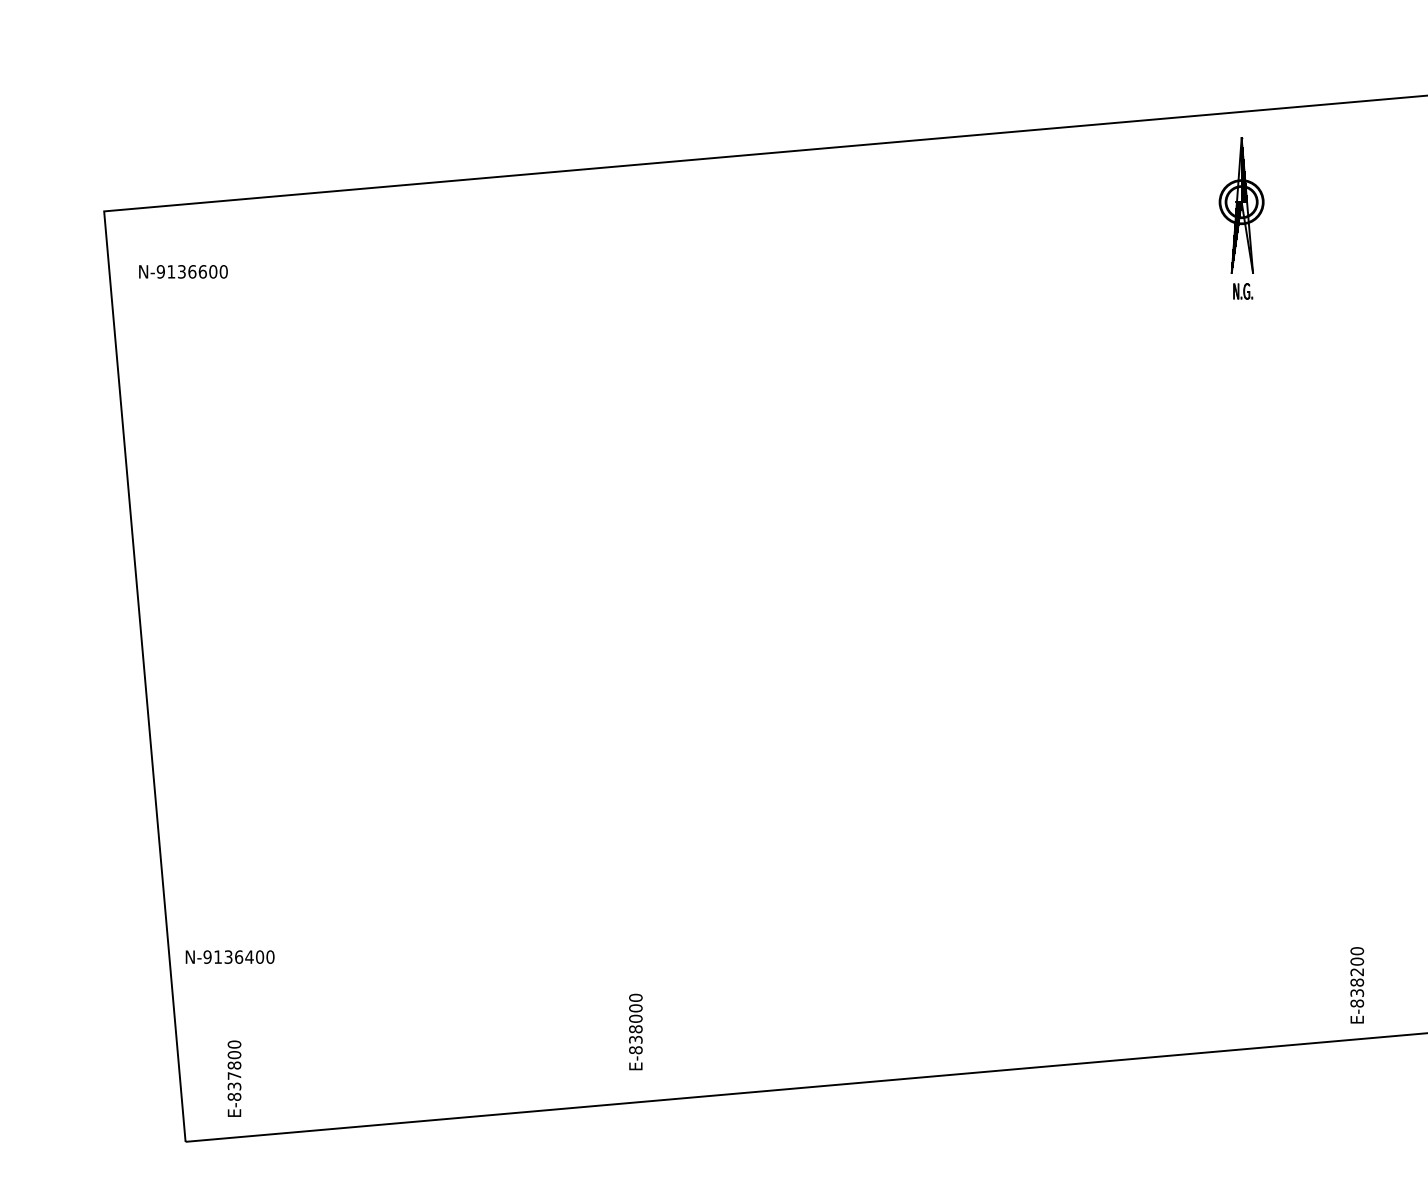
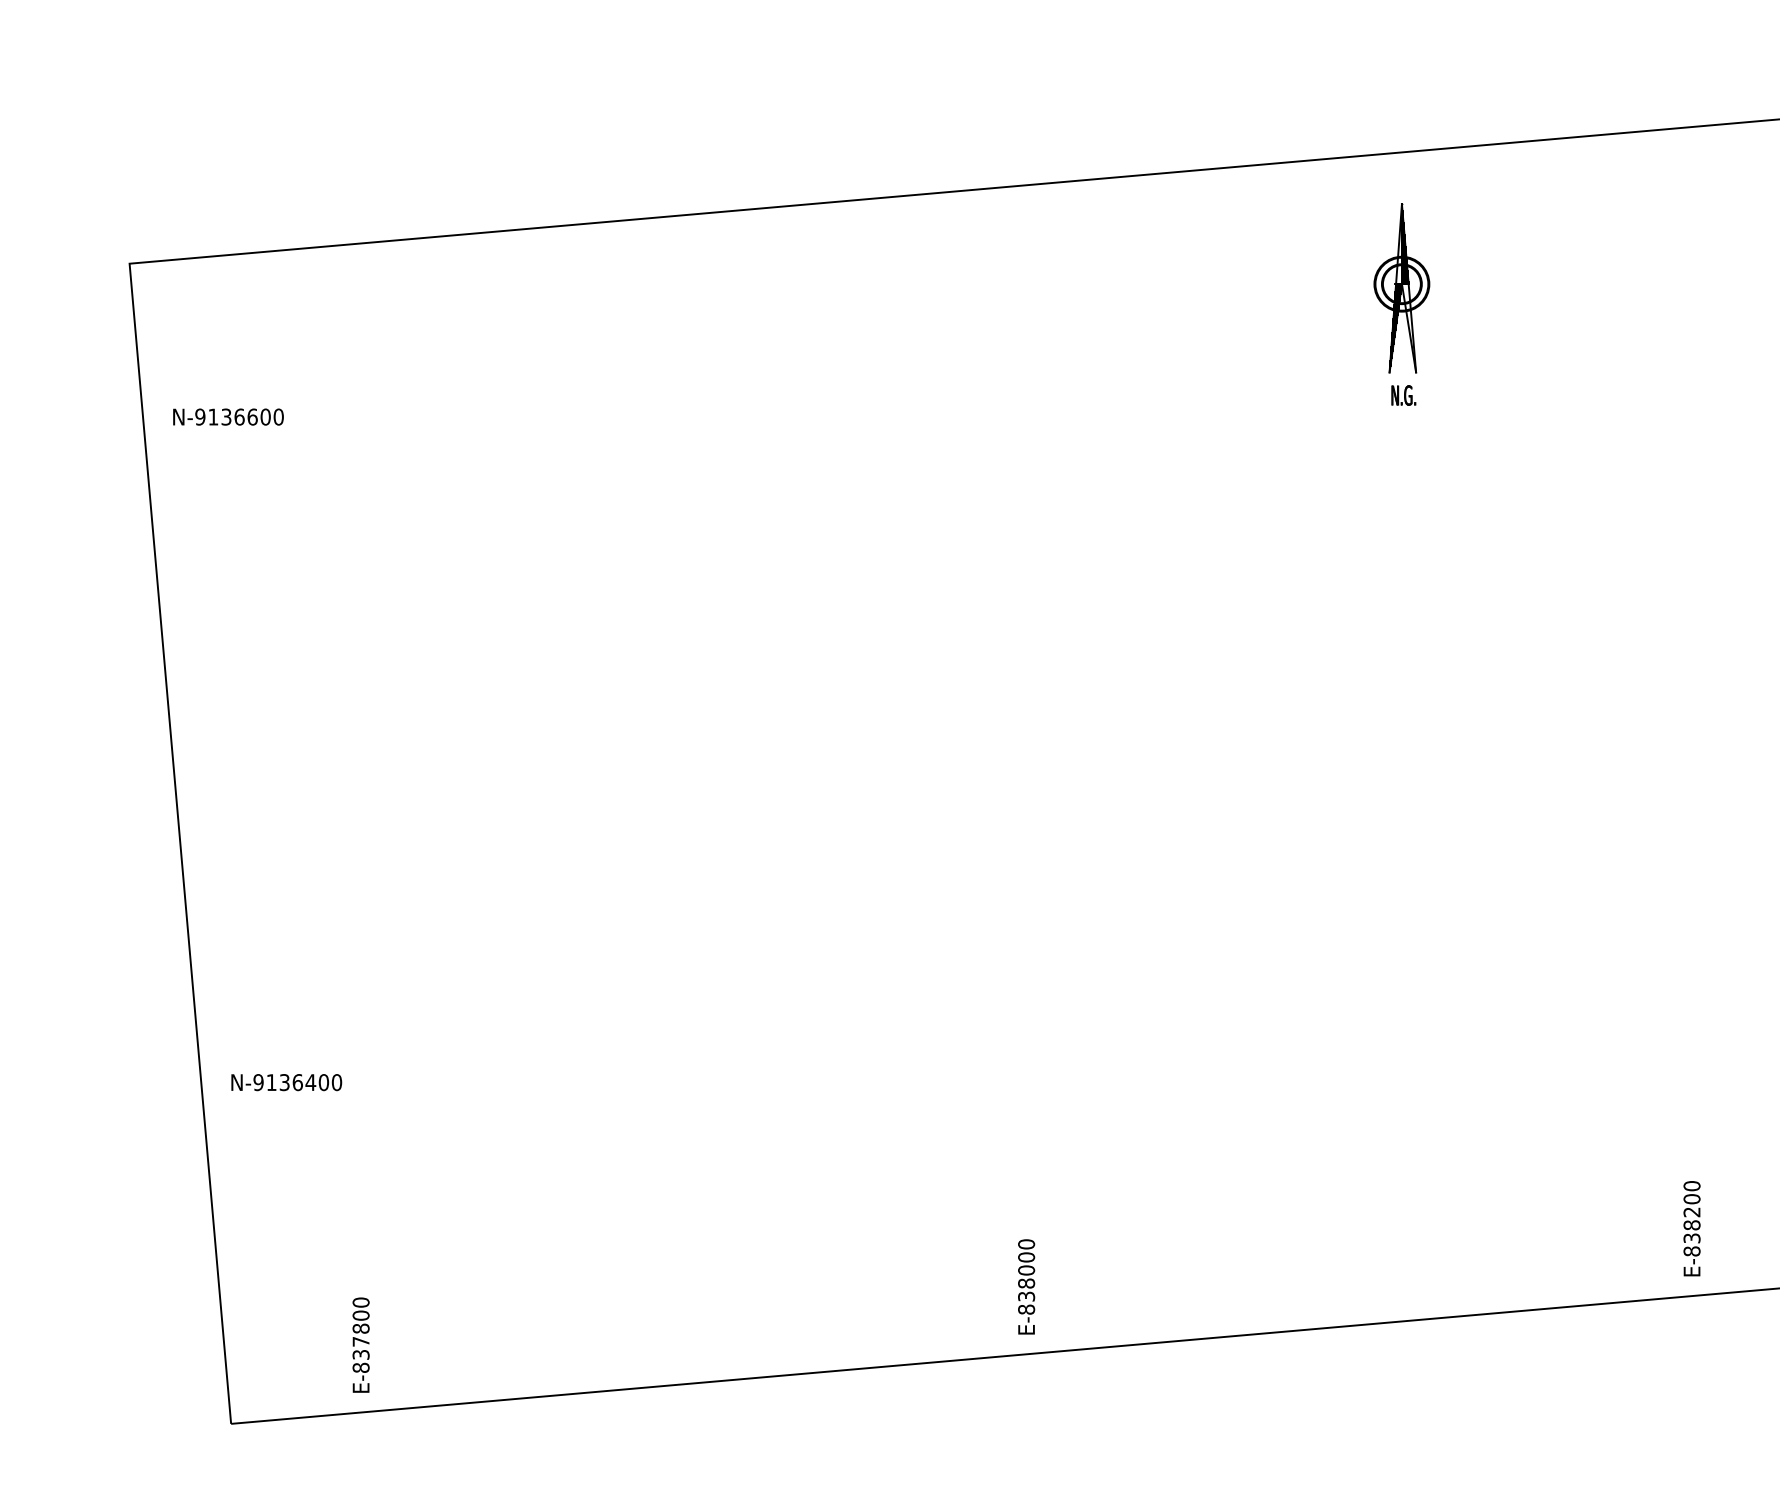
part: (1241, 218) -> (1401, 304), moved
text: (183, 271) -> (228, 416), moved
text: (229, 957) -> (286, 1082), moved
text: (635, 1031) -> (1026, 1286), moved
text: (234, 1078) -> (360, 1344), moved

